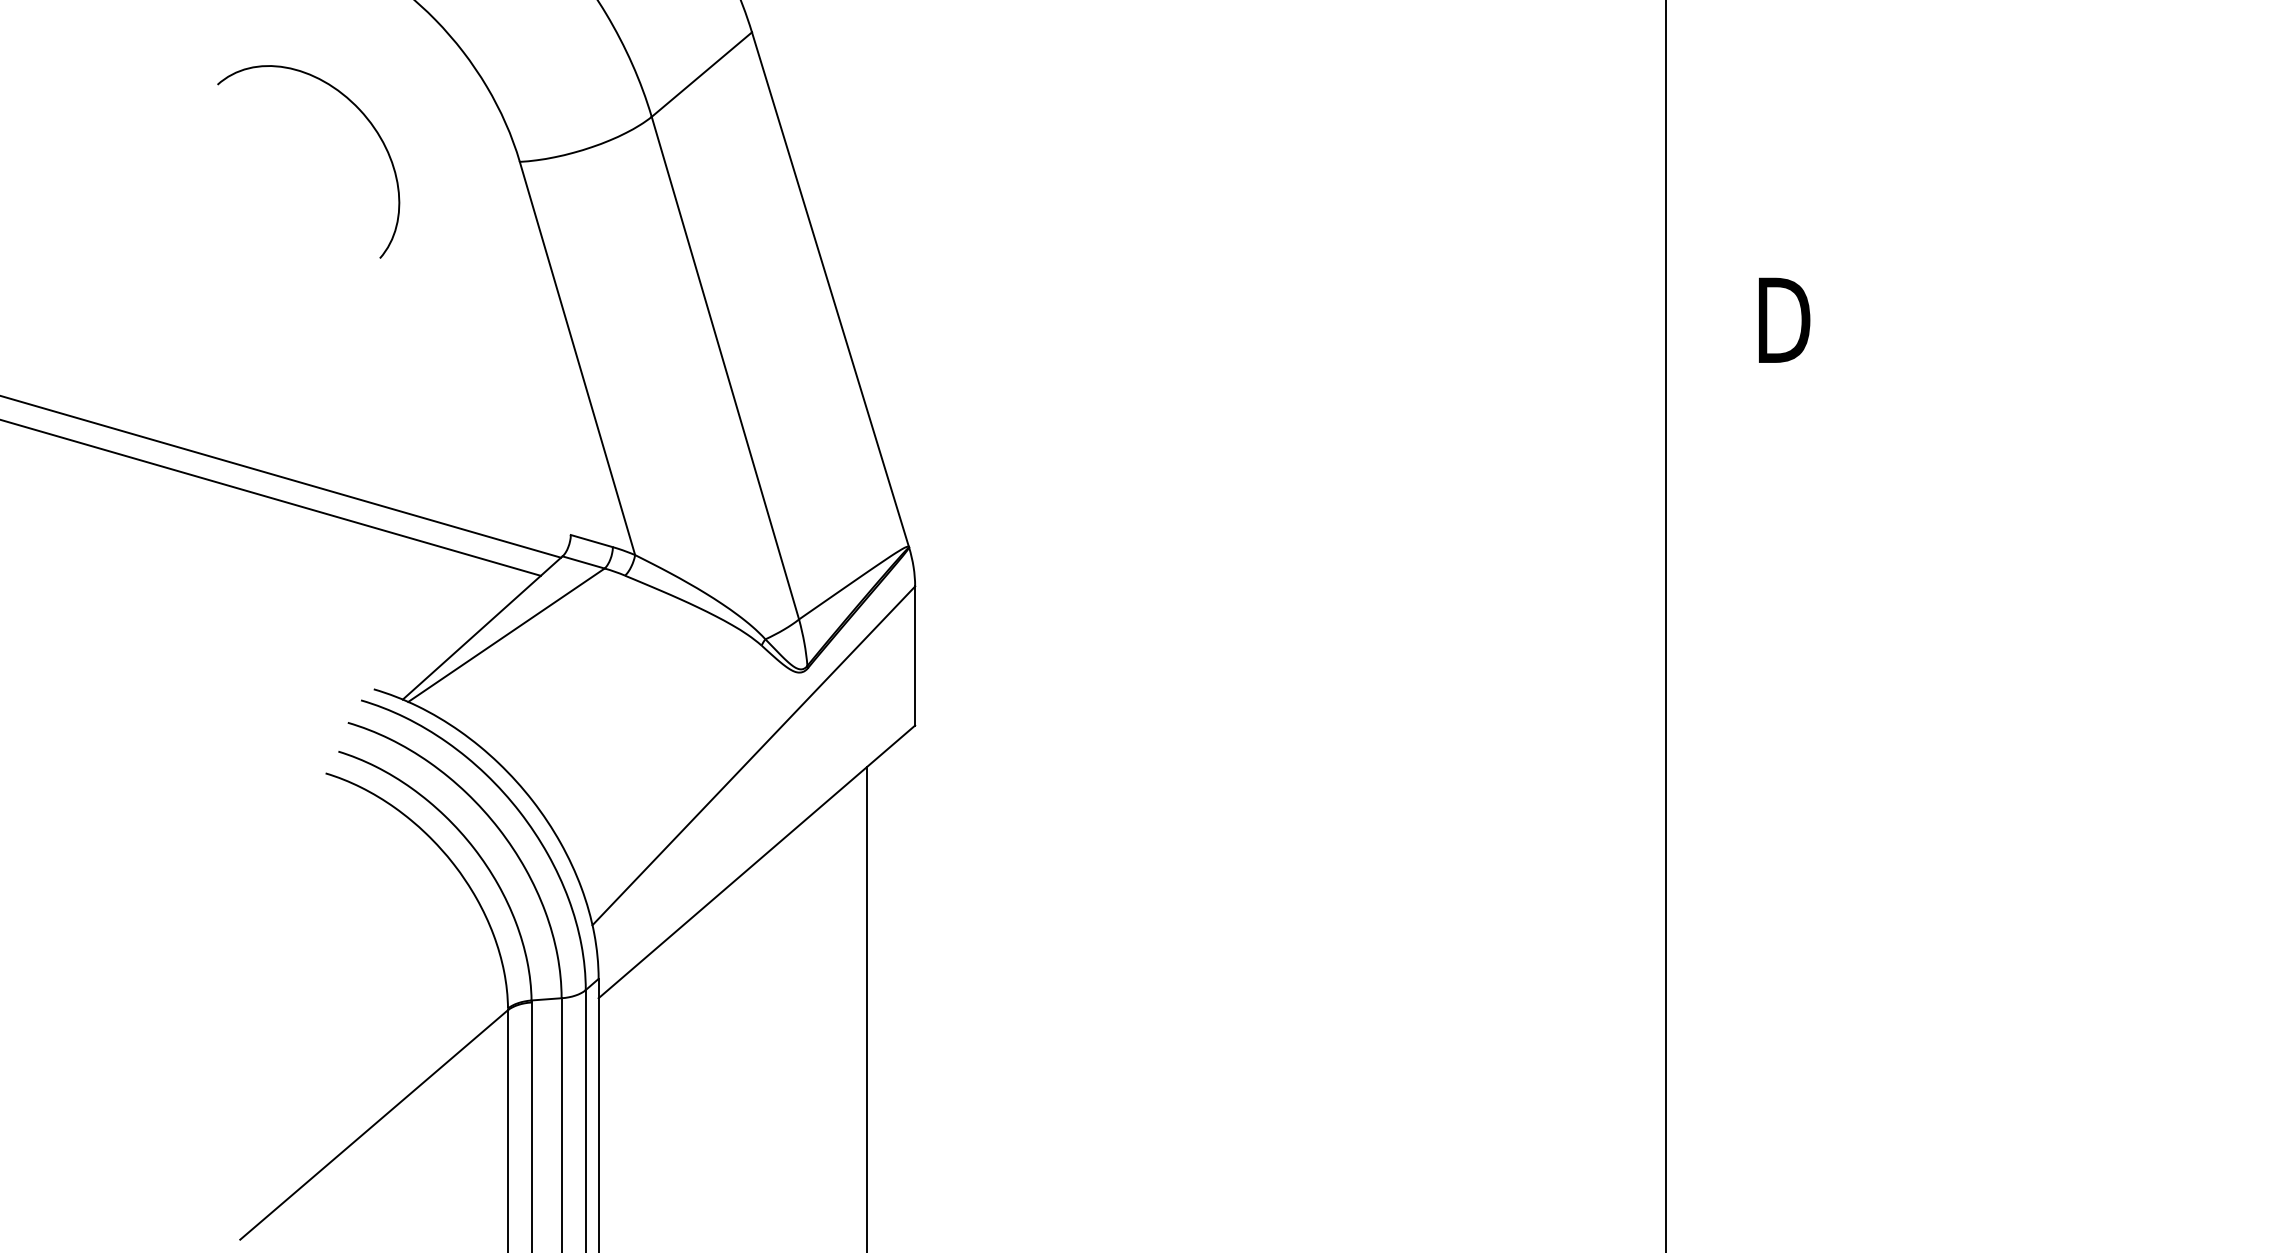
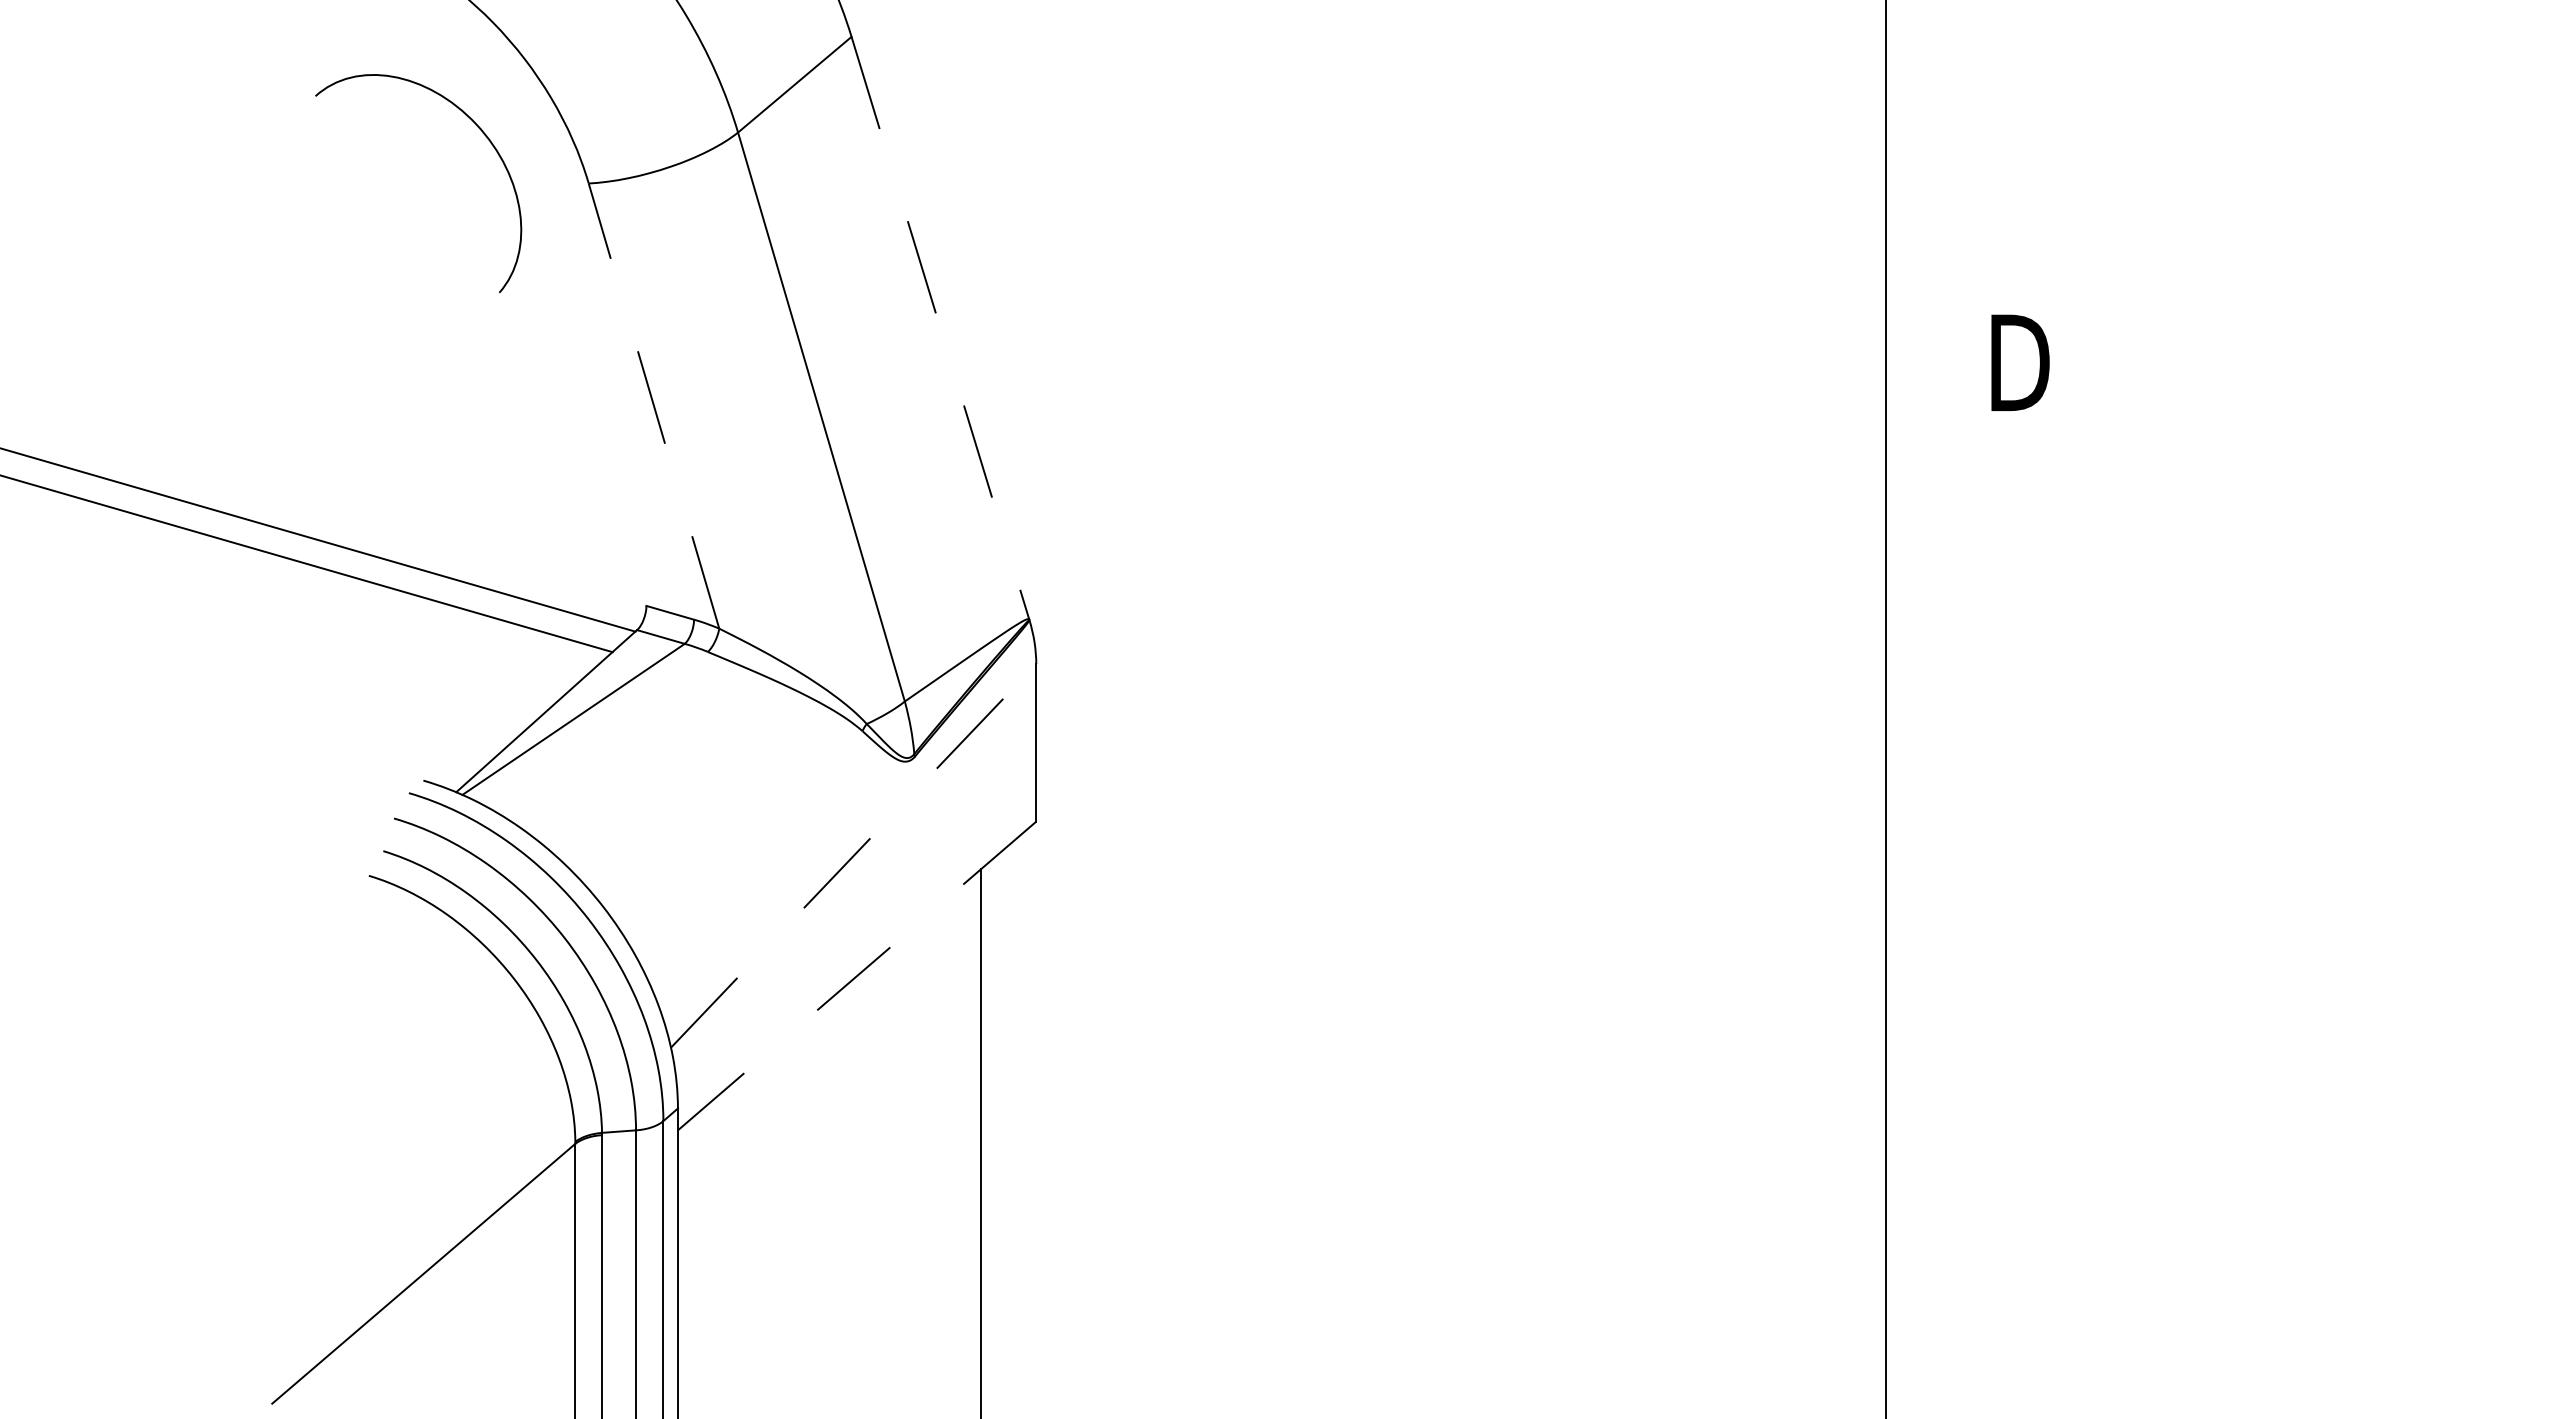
curve: (360, 112) -> (477, 127), moved
line: (830, 289) -> (940, 328), solid -> dashed
line: (577, 358) -> (654, 406), solid -> dashed
line: (753, 755) -> (853, 855), solid -> dashed
line: (756, 862) -> (856, 976), solid -> dashed

